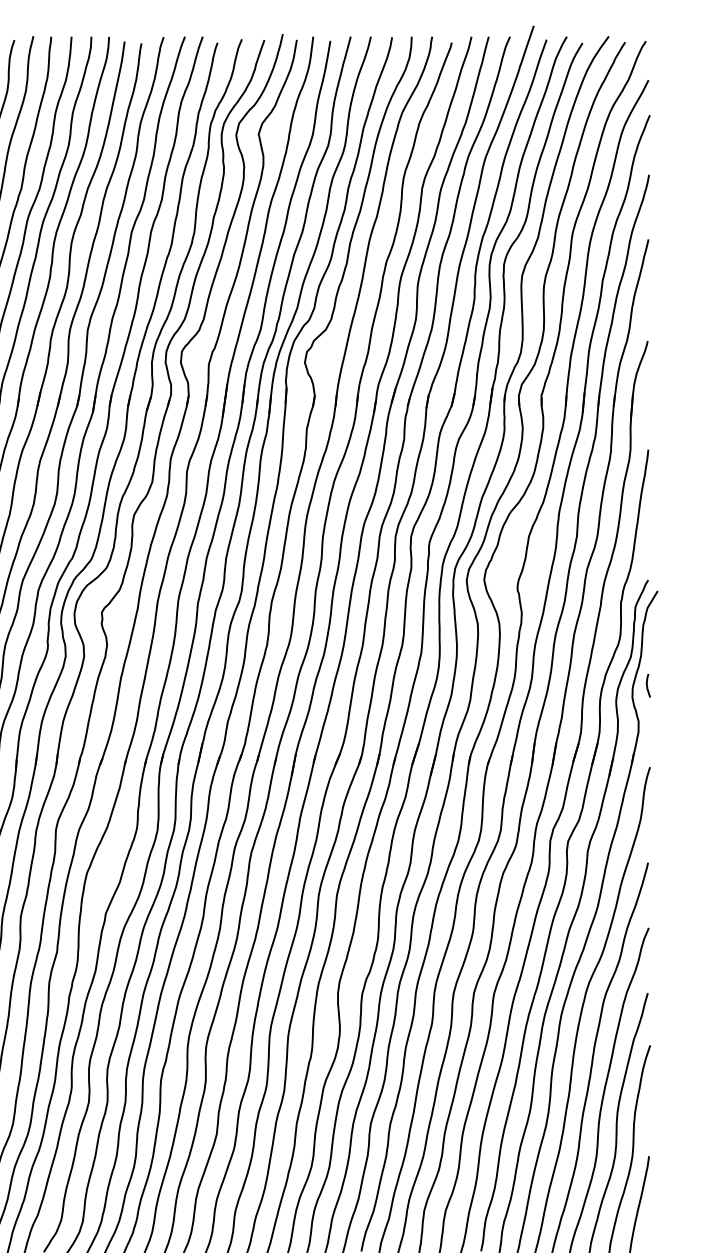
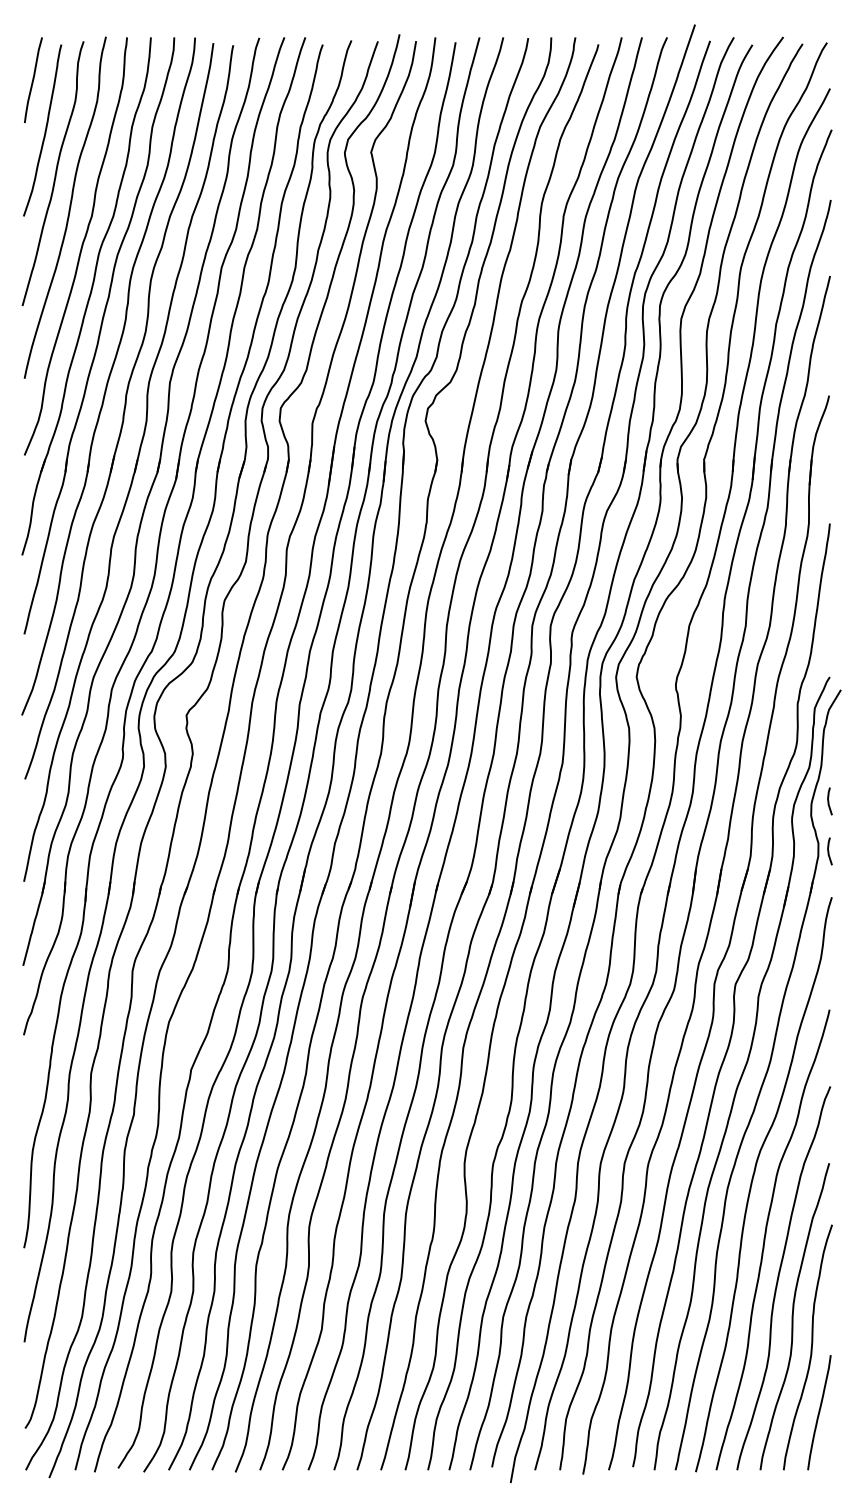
line: (648, 728) -> (829, 851), added

